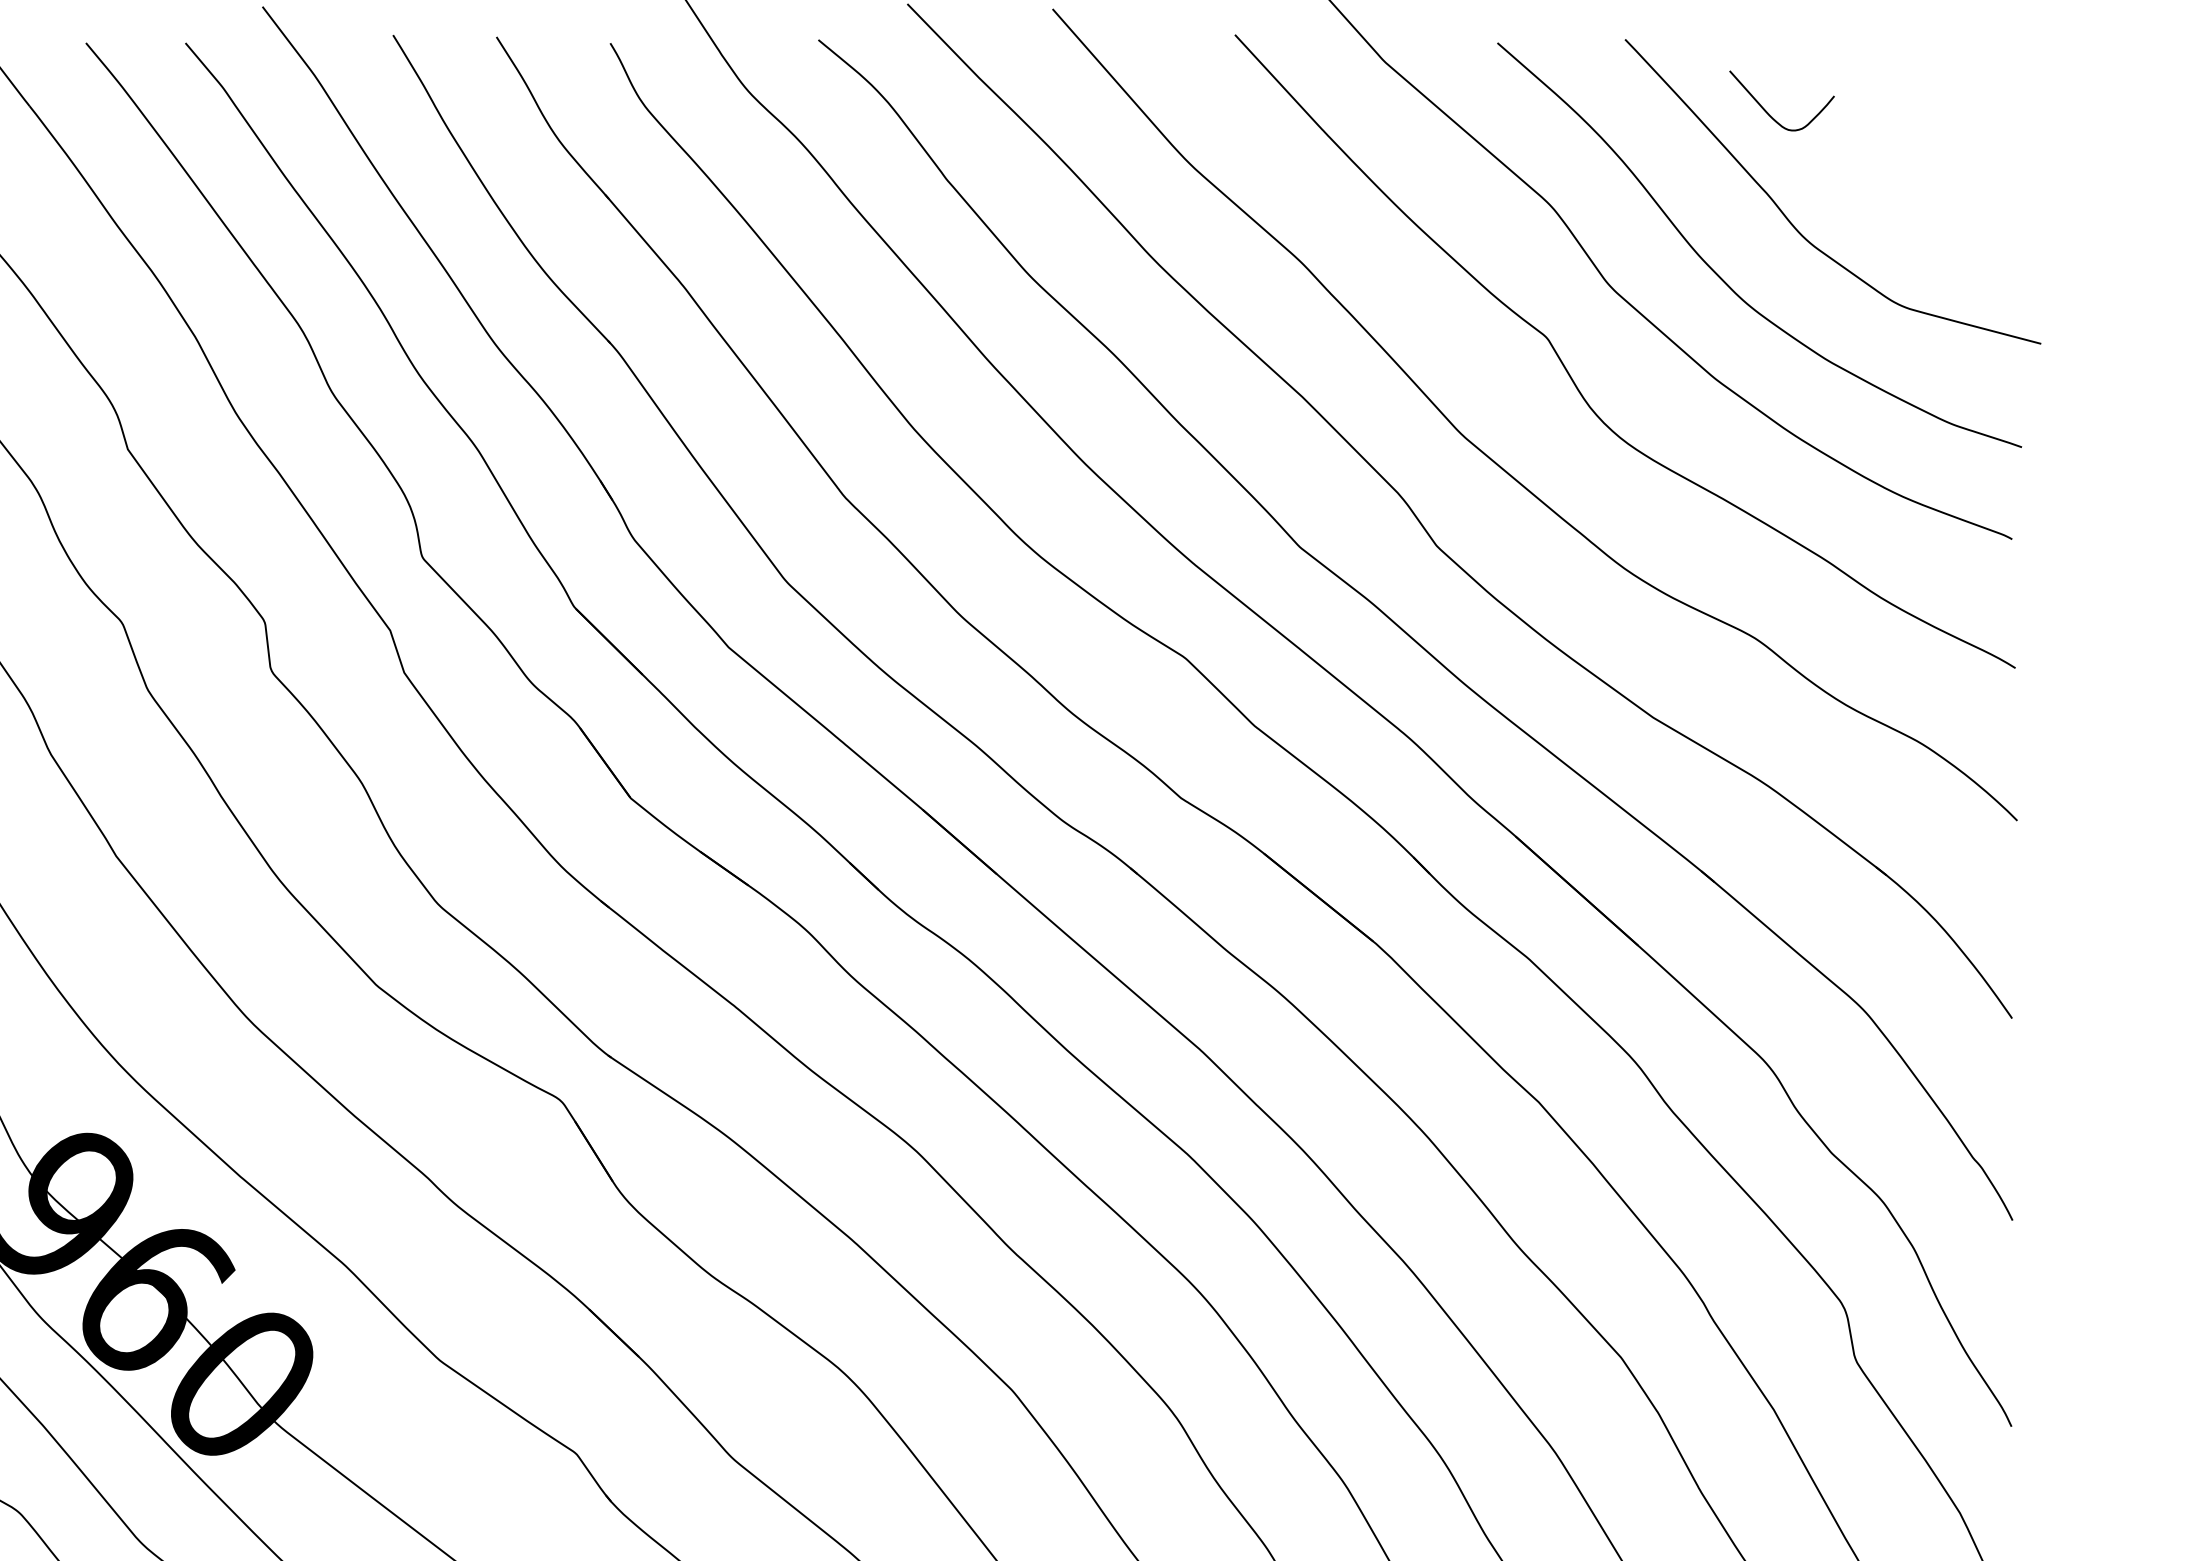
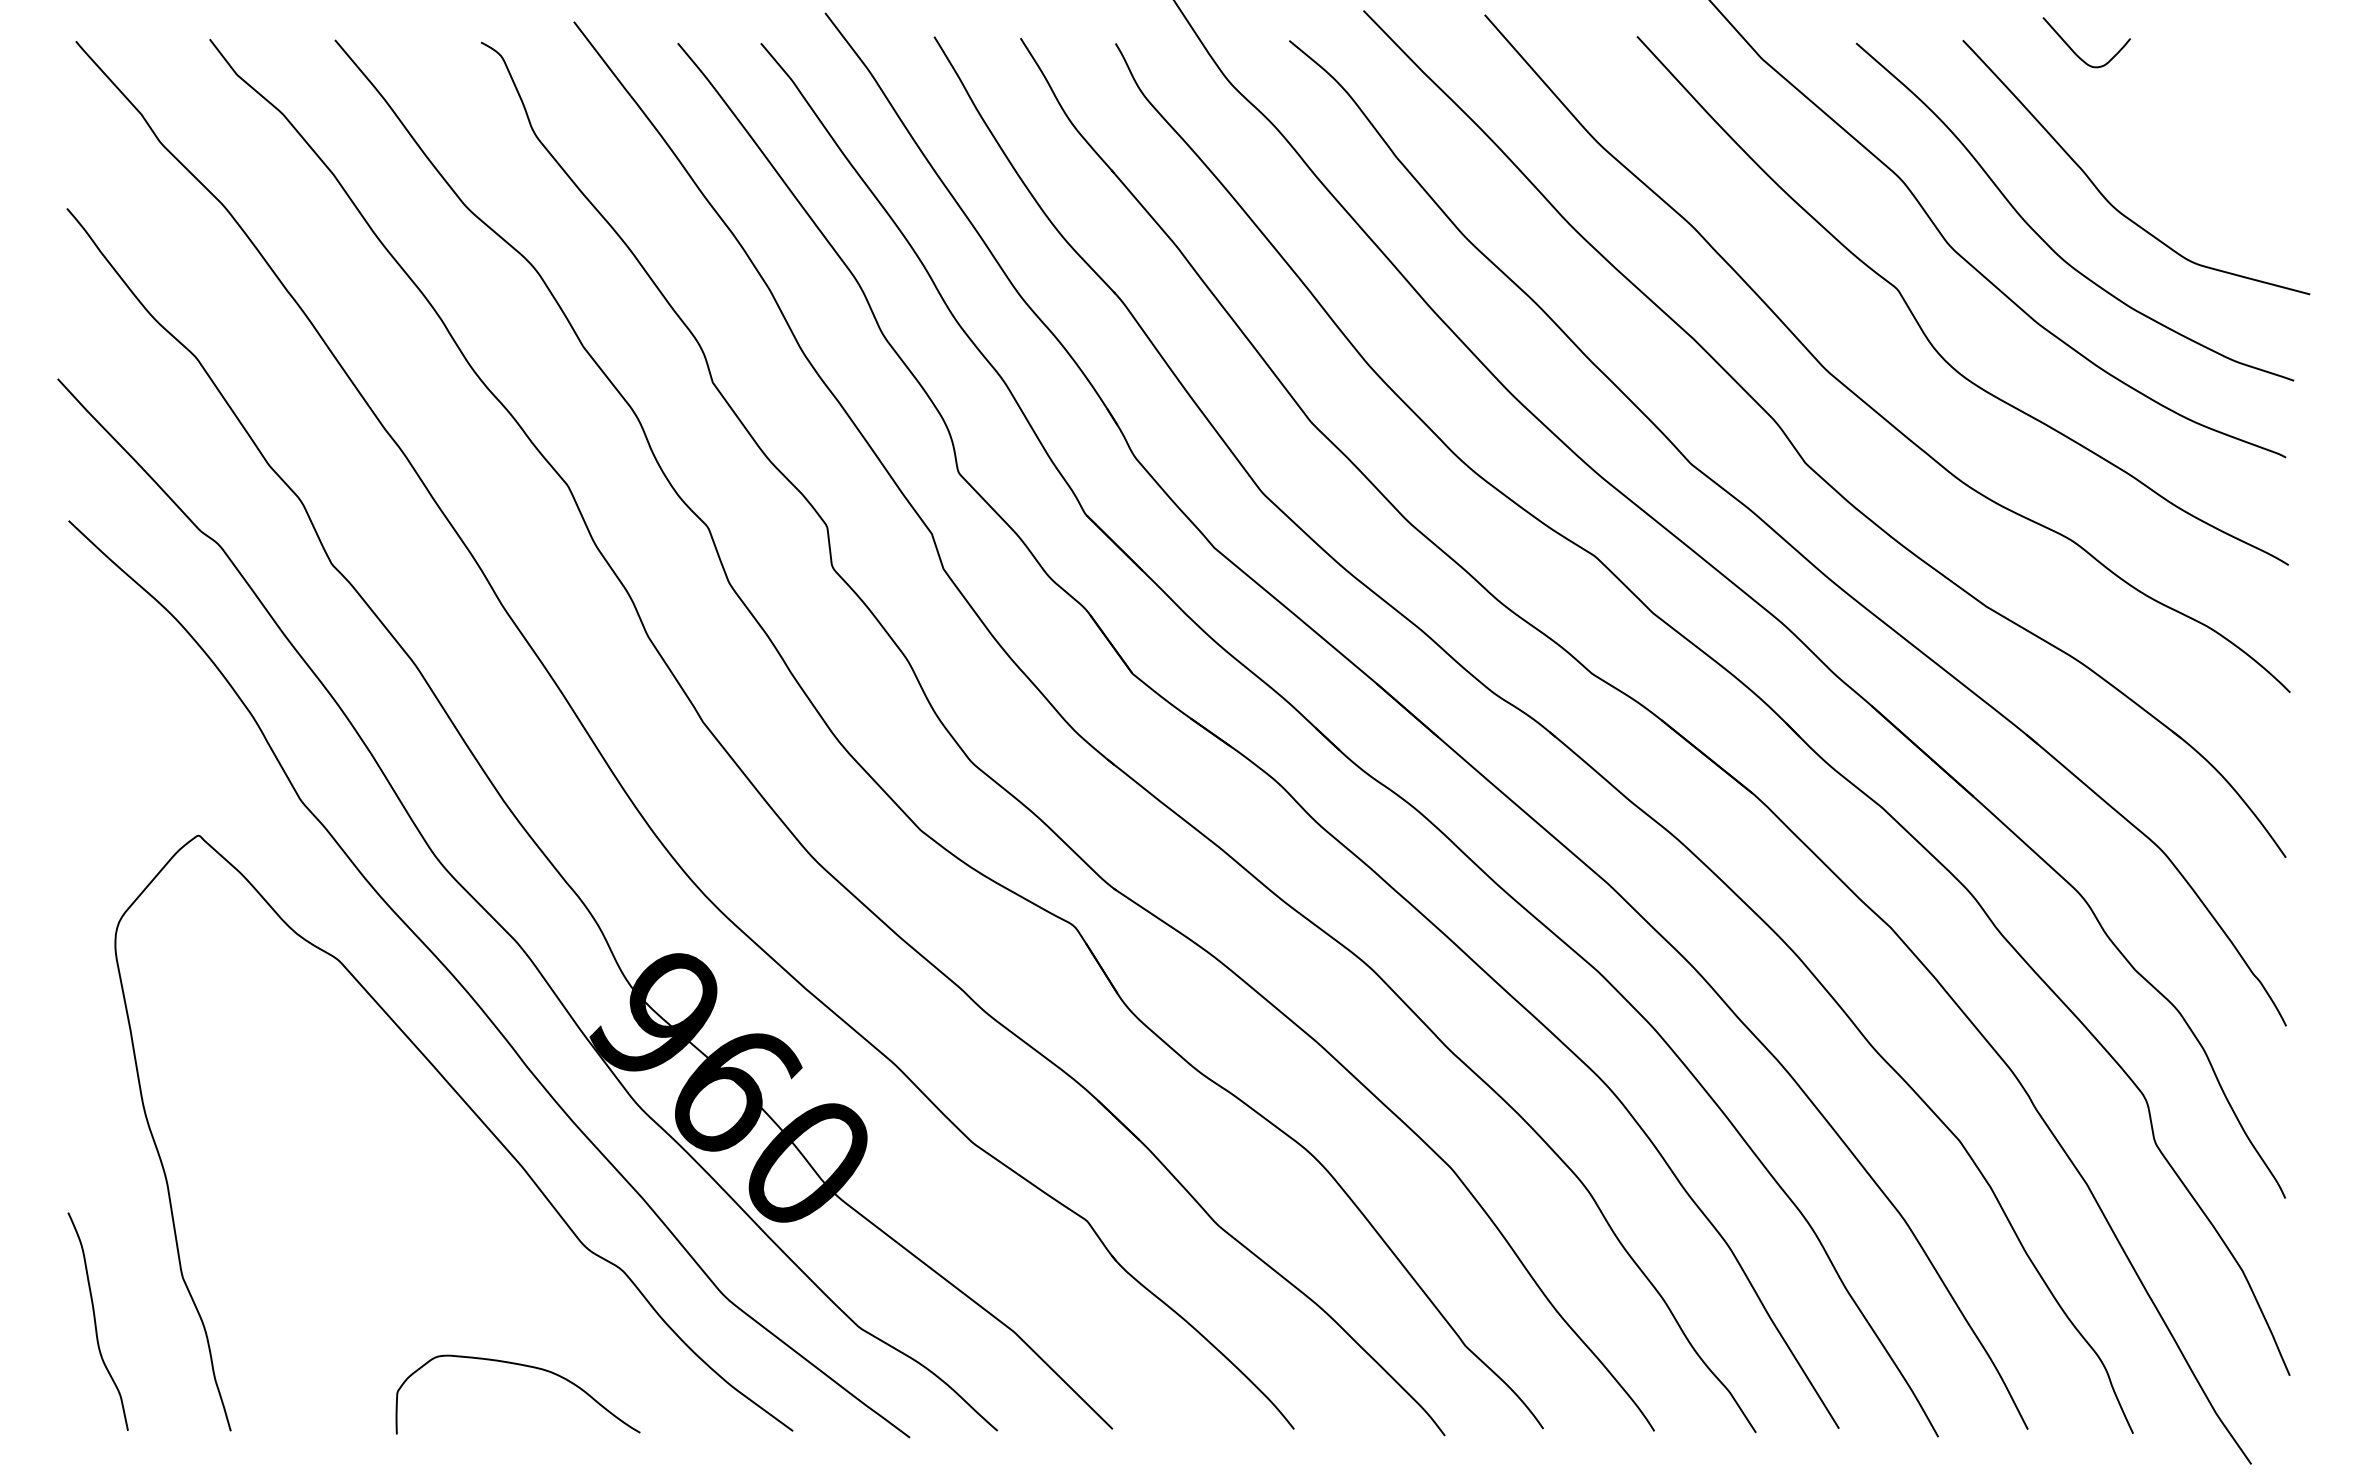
curve: (1768, 112) -> (2075, 52), moved

